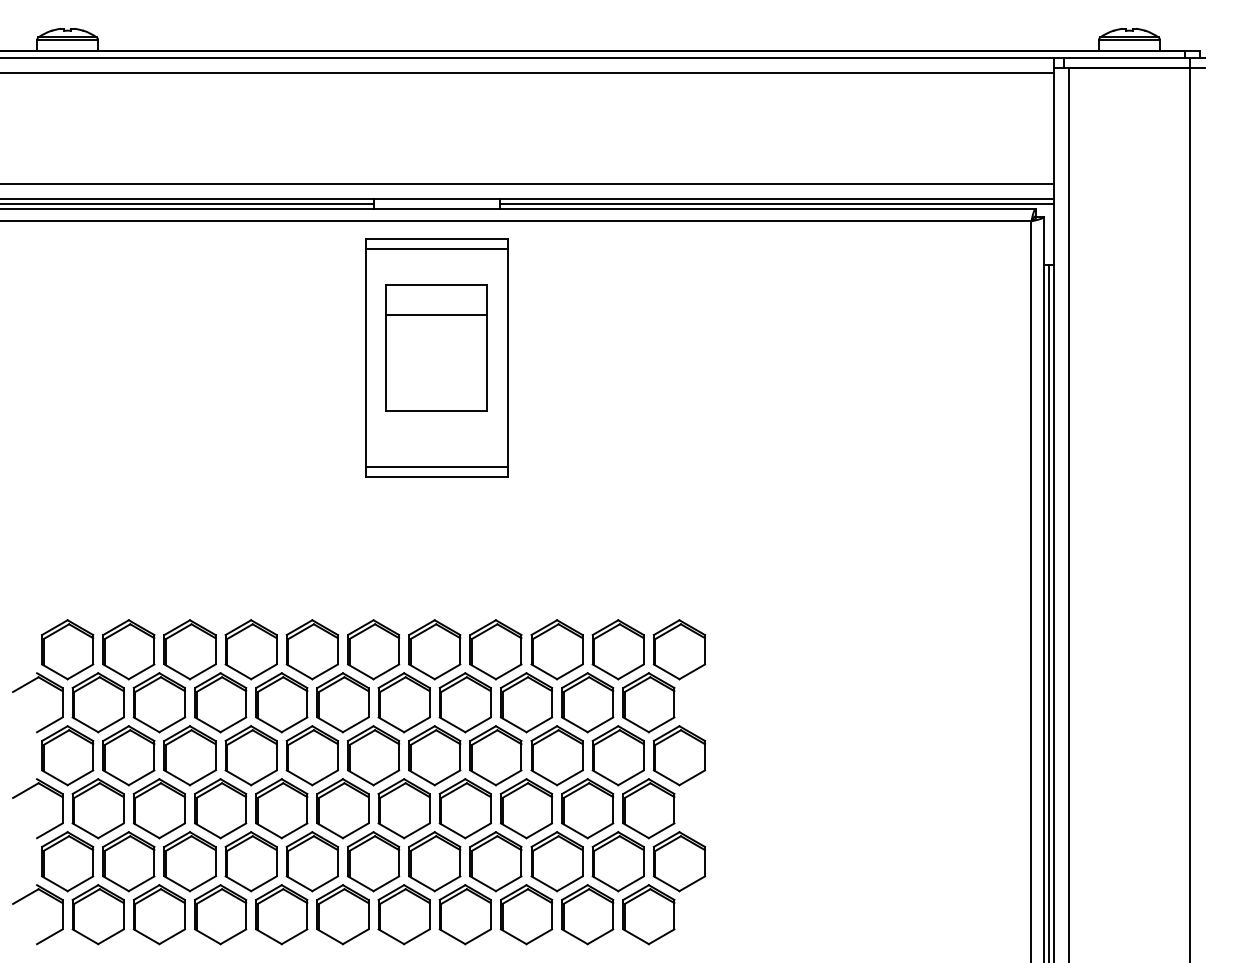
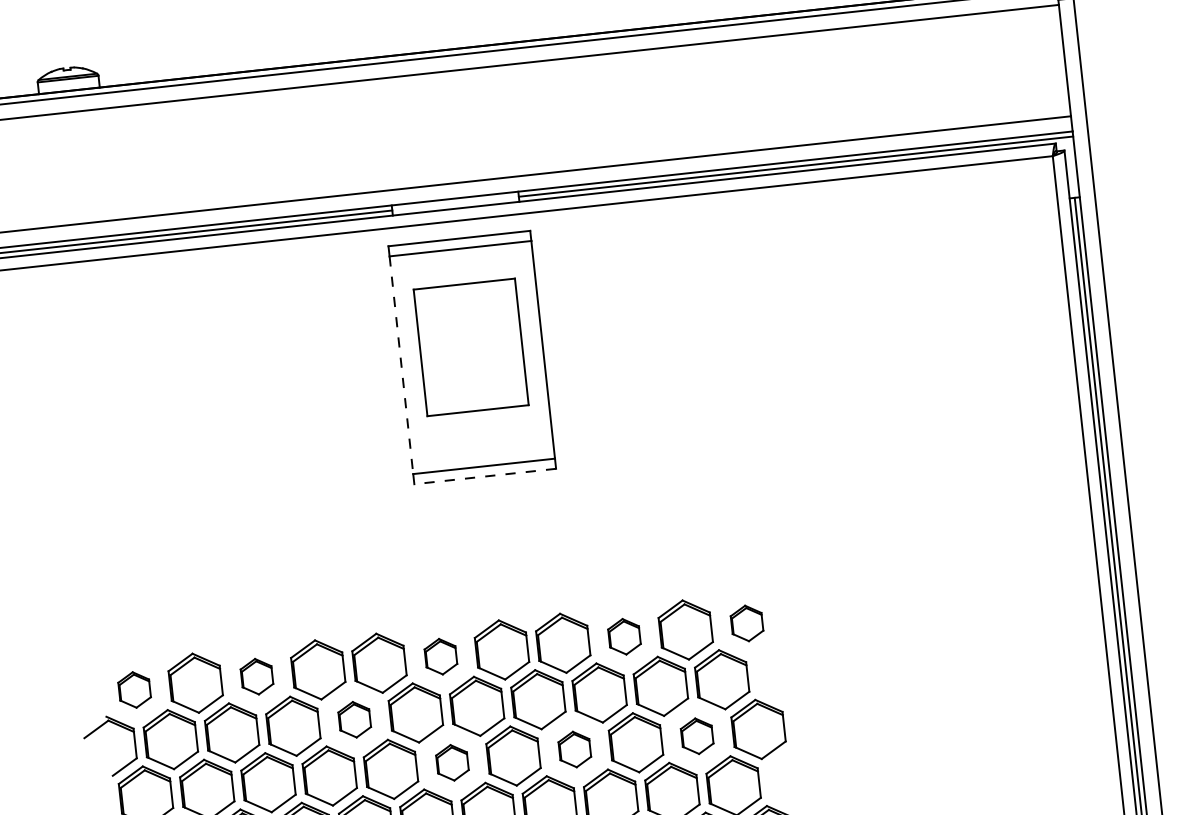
line: (436, 315) -> (467, 315), removed
line: (365, 357) -> (400, 364), solid -> dashed
line: (436, 476) -> (484, 476), solid -> dashed
part: (67, 649) -> (134, 689), size x0.6
part: (189, 649) -> (256, 676), size x0.6
part: (373, 649) -> (440, 656), size x0.6
part: (556, 649) -> (623, 636), size x0.6
part: (679, 649) -> (747, 623), size x0.6
part: (281, 702) -> (354, 719), size x0.6
part: (373, 755) -> (452, 762), size x0.6
part: (495, 755) -> (574, 749), size x0.6
part: (617, 755) -> (696, 736), size x0.6

